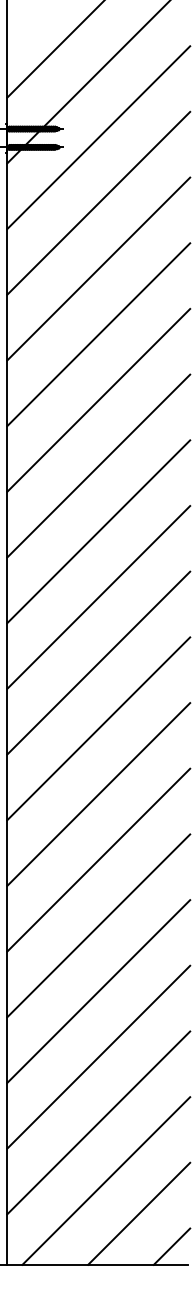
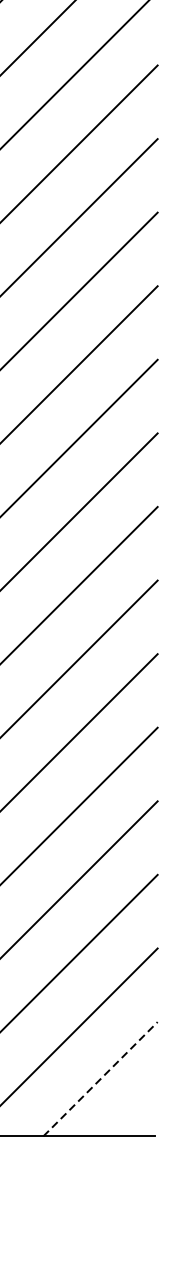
line: (139, 1213) -> (100, 1078), solid -> dashed
line: (171, 1246) -> (136, 1115), removed

